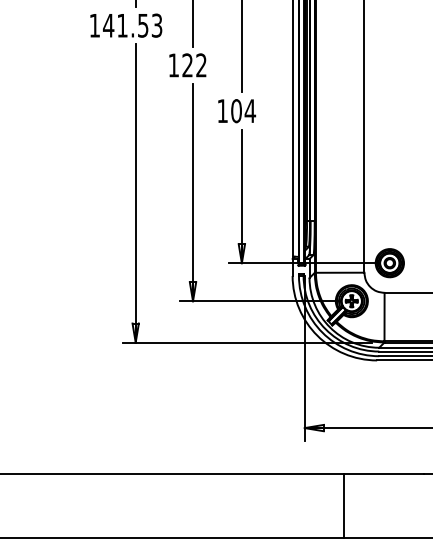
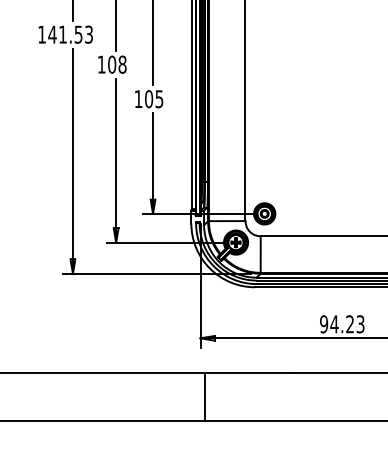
text: (194, 65) -> (117, 64), 122 -> 108
text: (250, 111) -> (159, 99), 104 -> 105
line: (344, 506) -> (205, 397), moved

